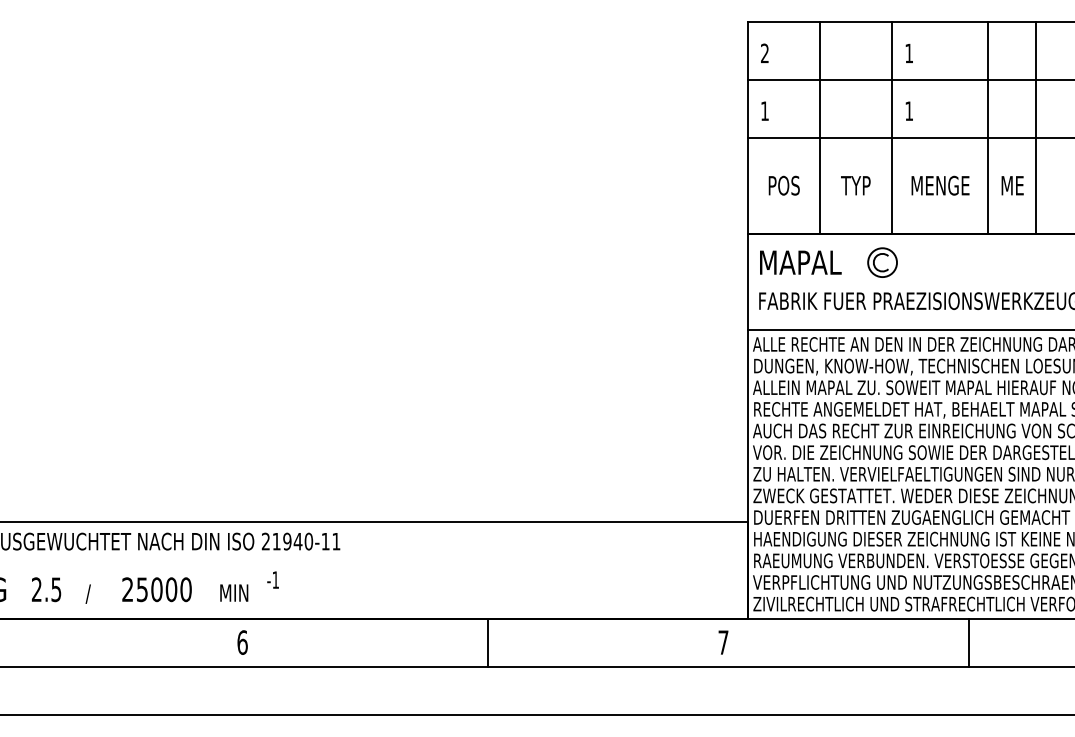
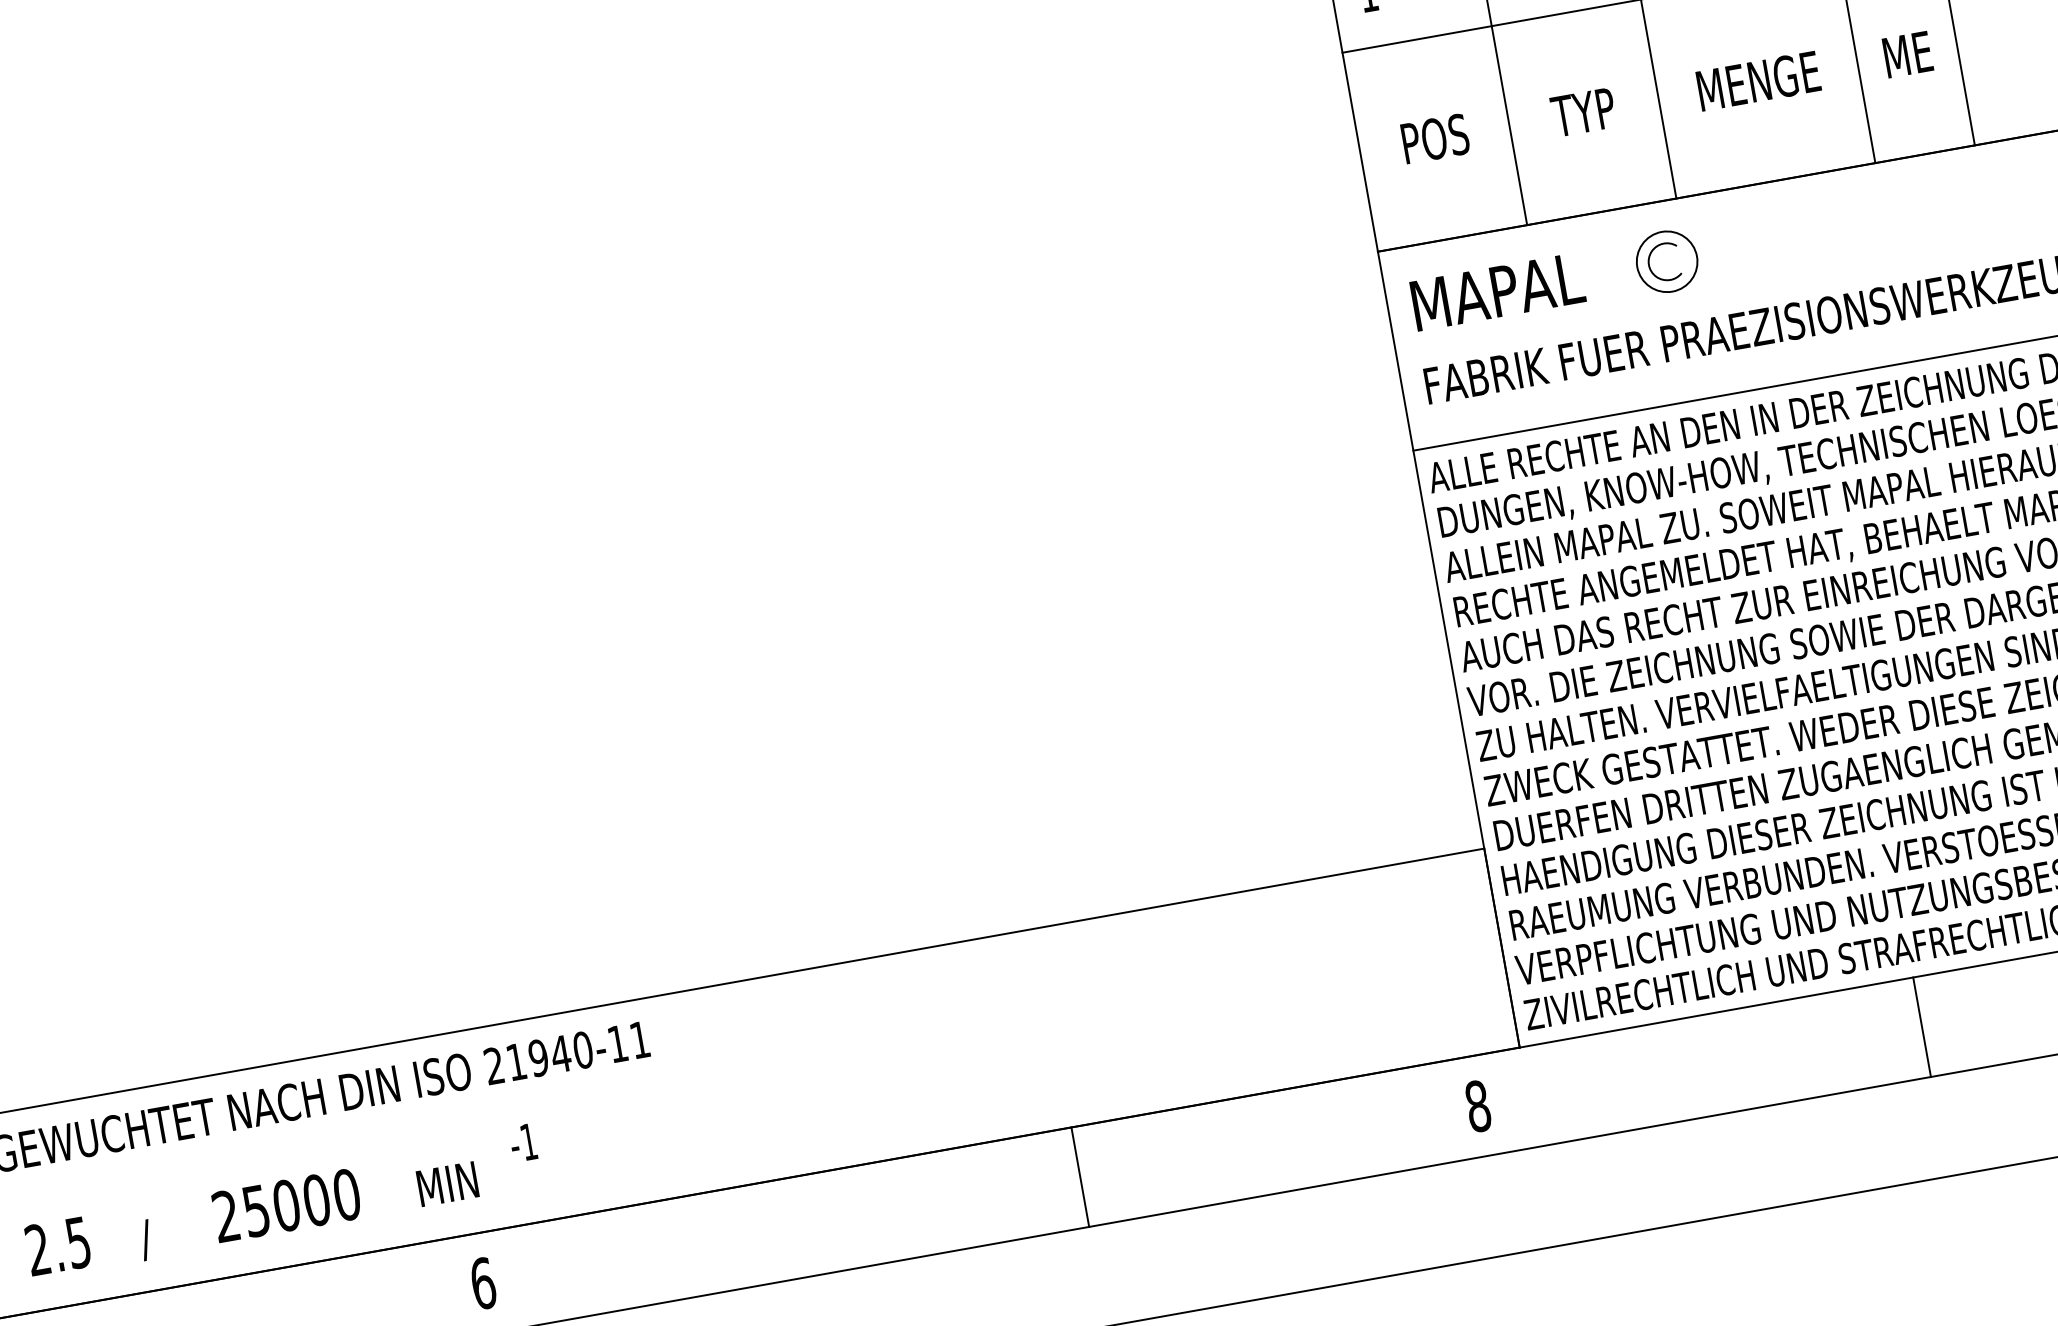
line: (488, 642) -> (1080, 1176), moved
text: (723, 642) -> (1478, 1106), 7 -> 8
line: (969, 642) -> (1922, 1026), moved

